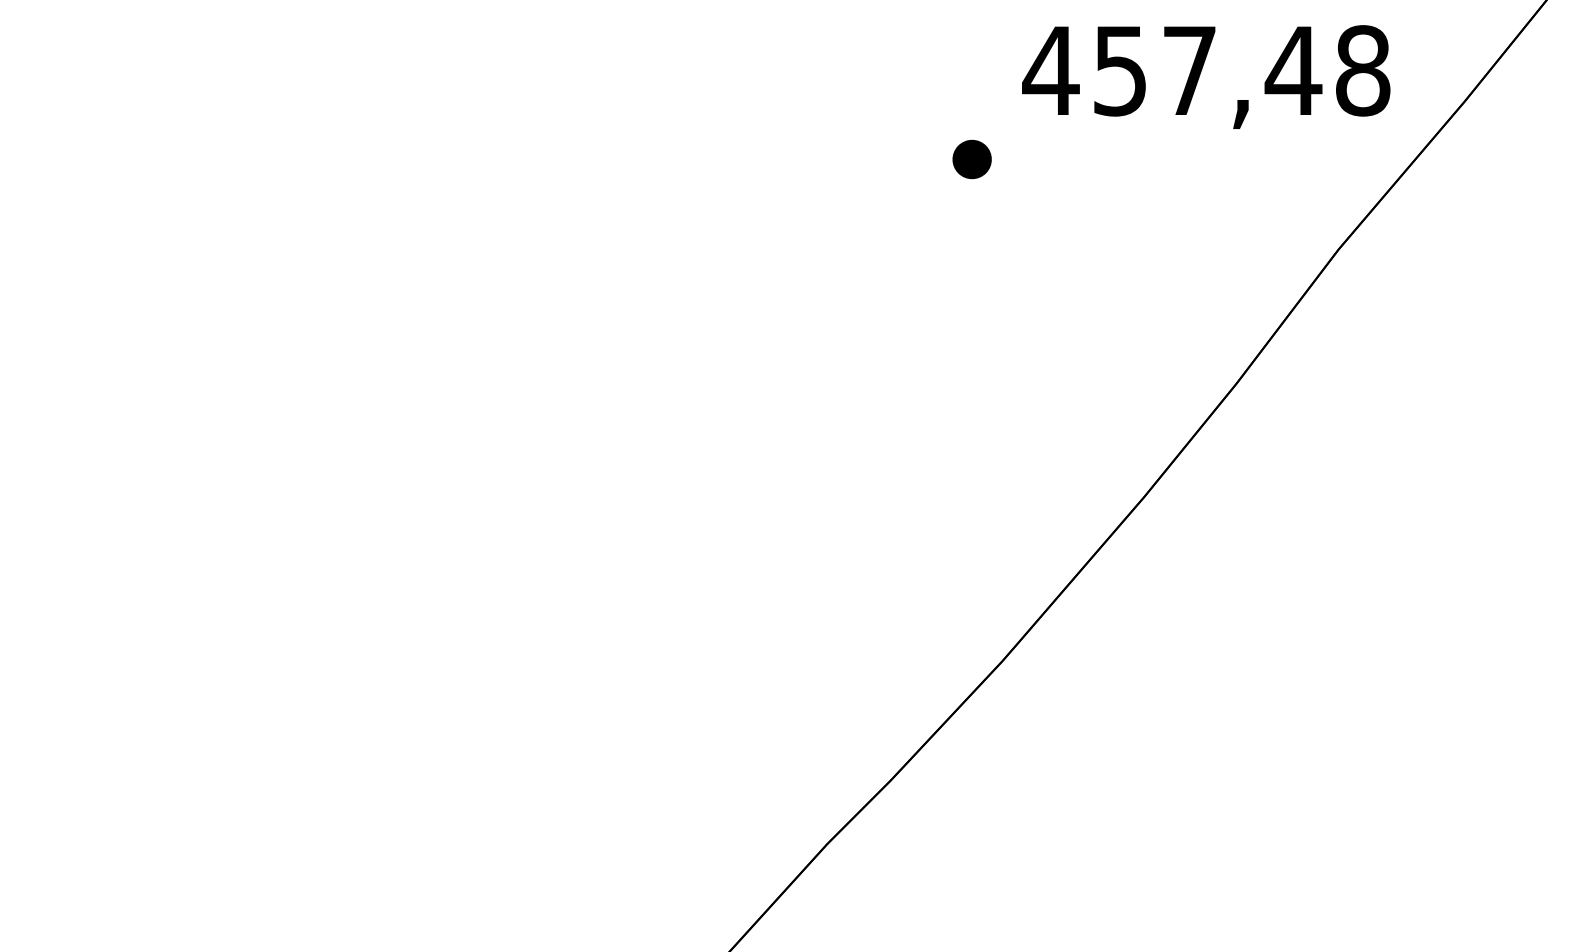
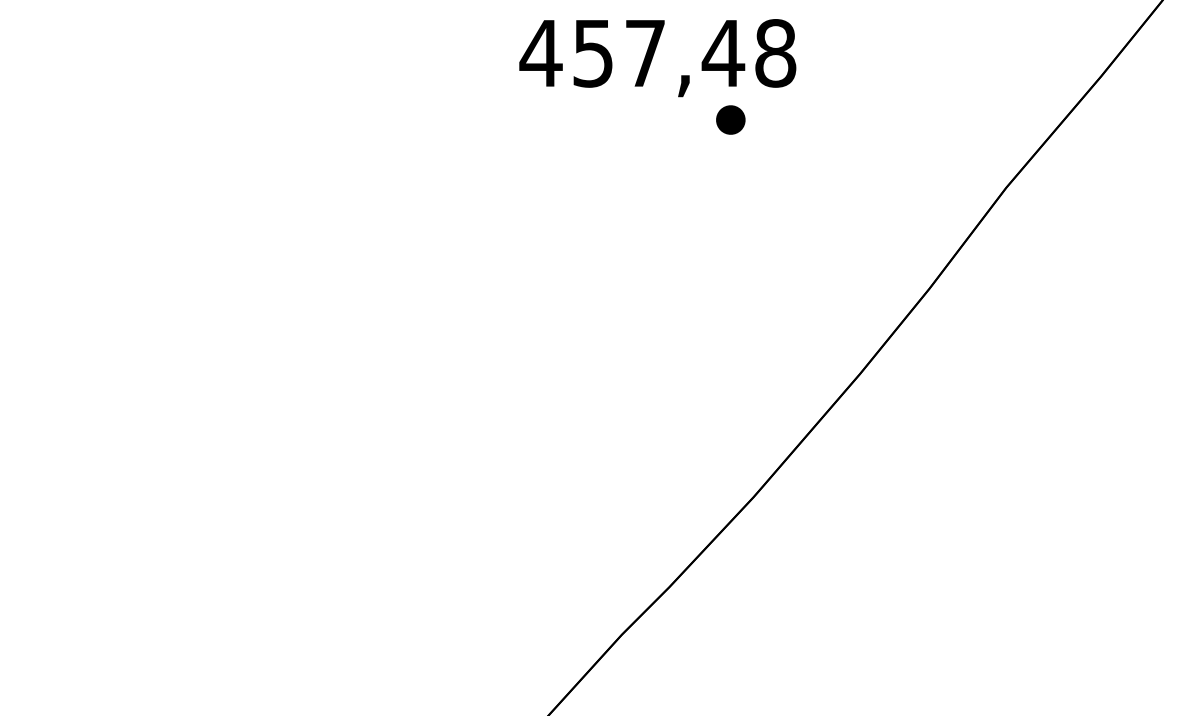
text: (1205, 77) -> (657, 58), moved

